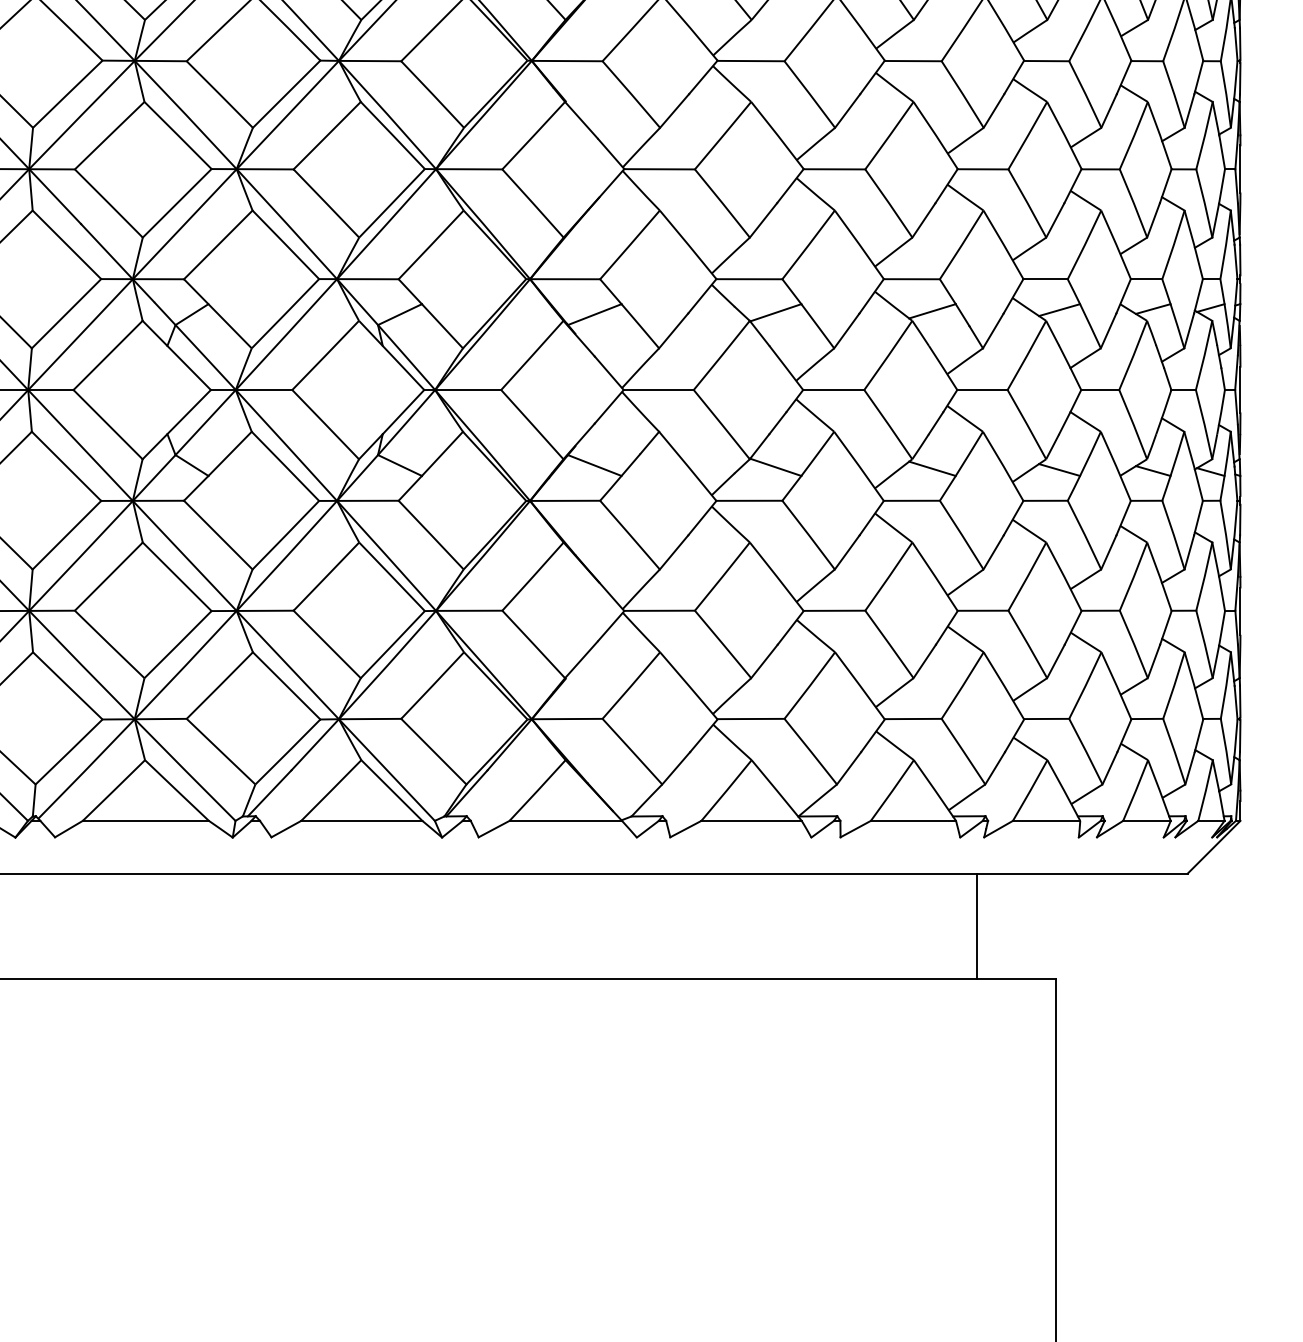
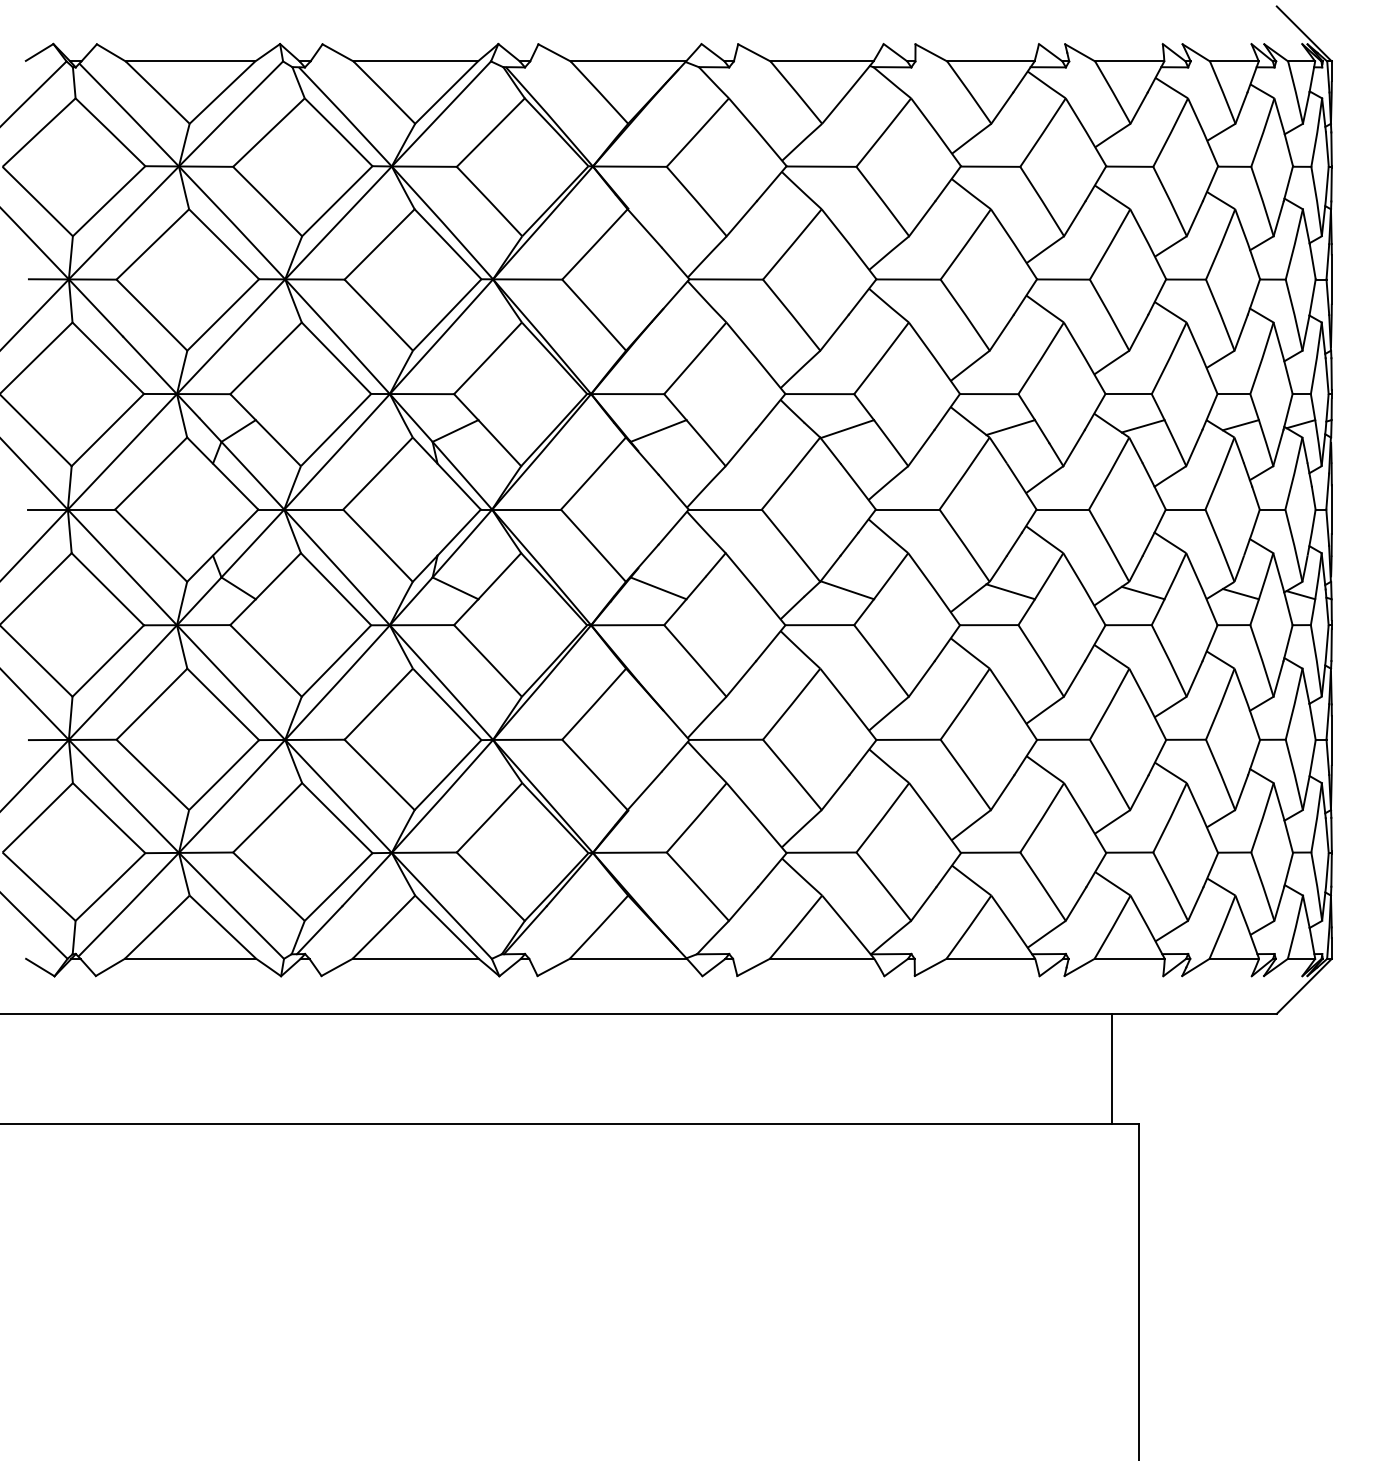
line: (977, 926) -> (1112, 1068), moved

